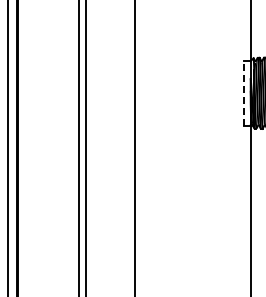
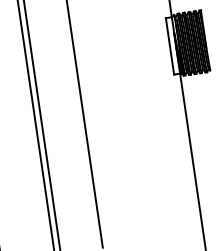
line: (243, 93) -> (169, 46), dashed -> solid

